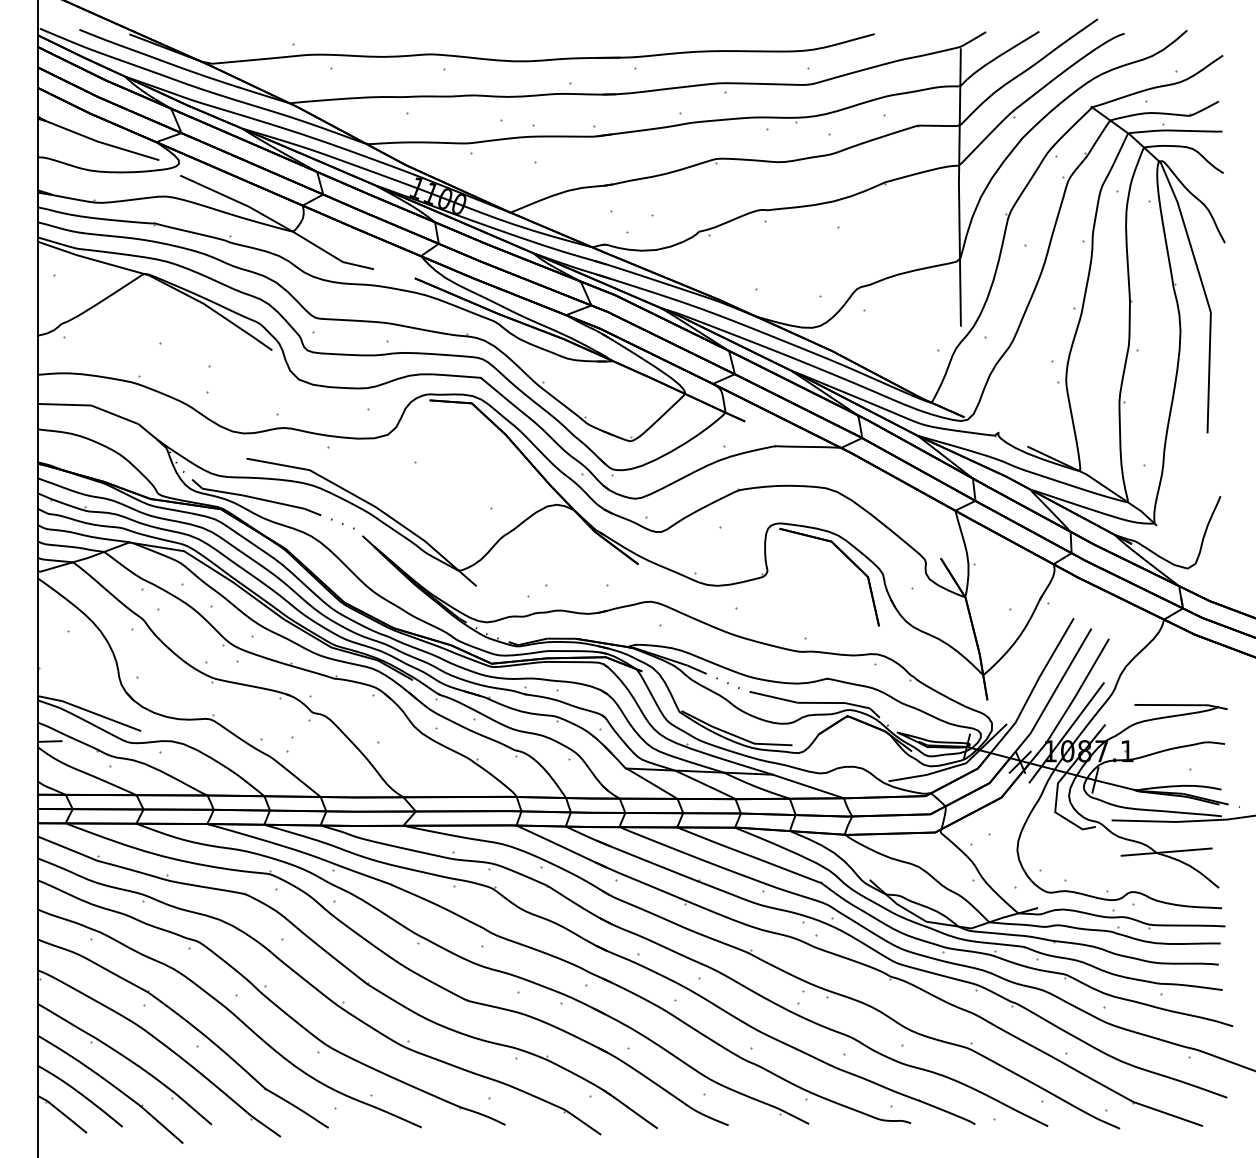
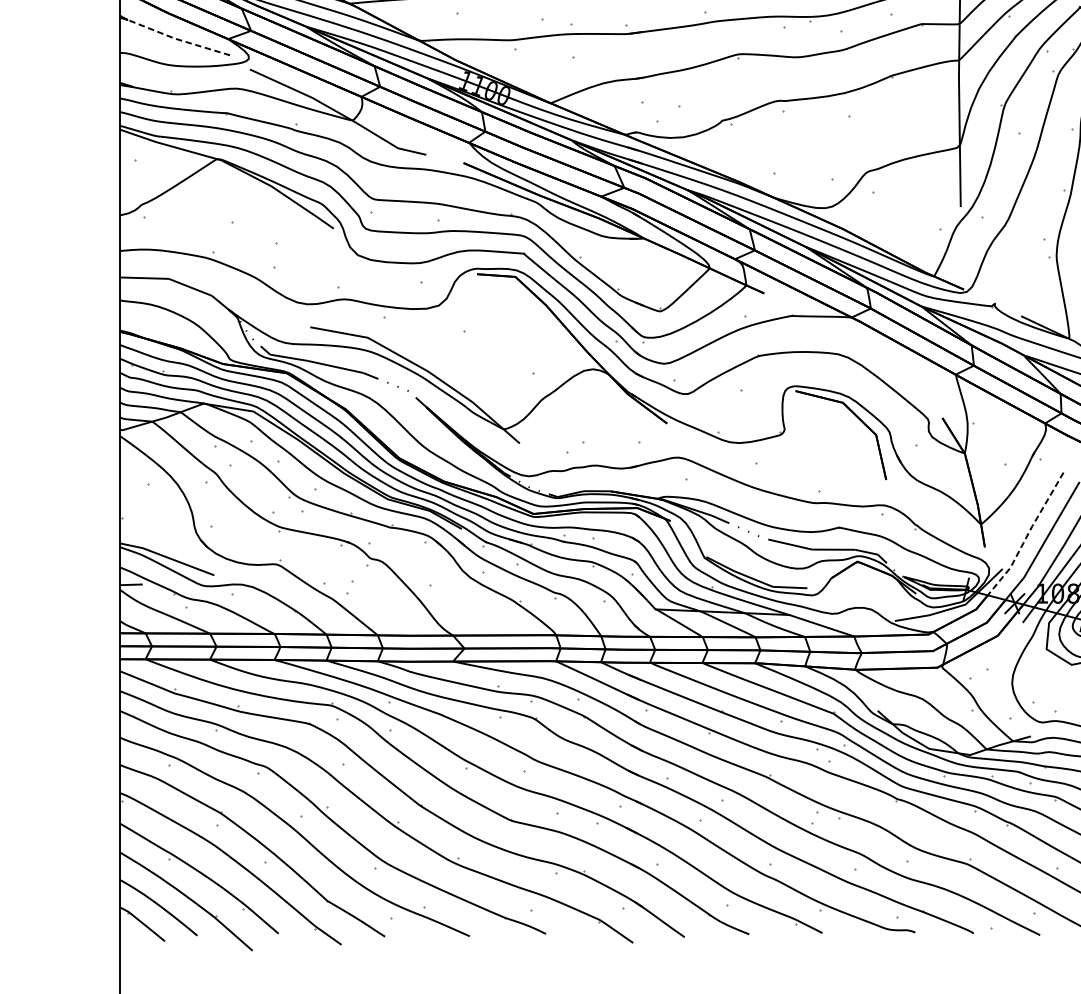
line: (97, 141) -> (174, 38), solid -> dashed
line: (1033, 687) -> (1026, 535), solid -> dashed

